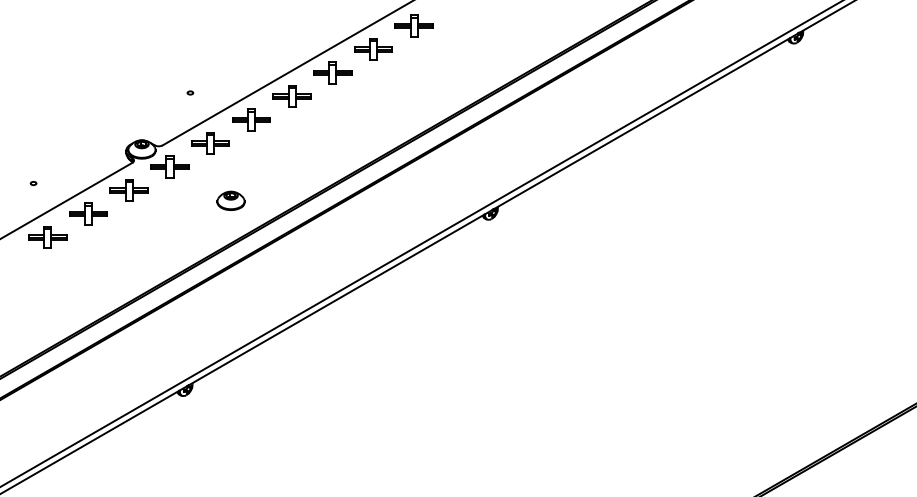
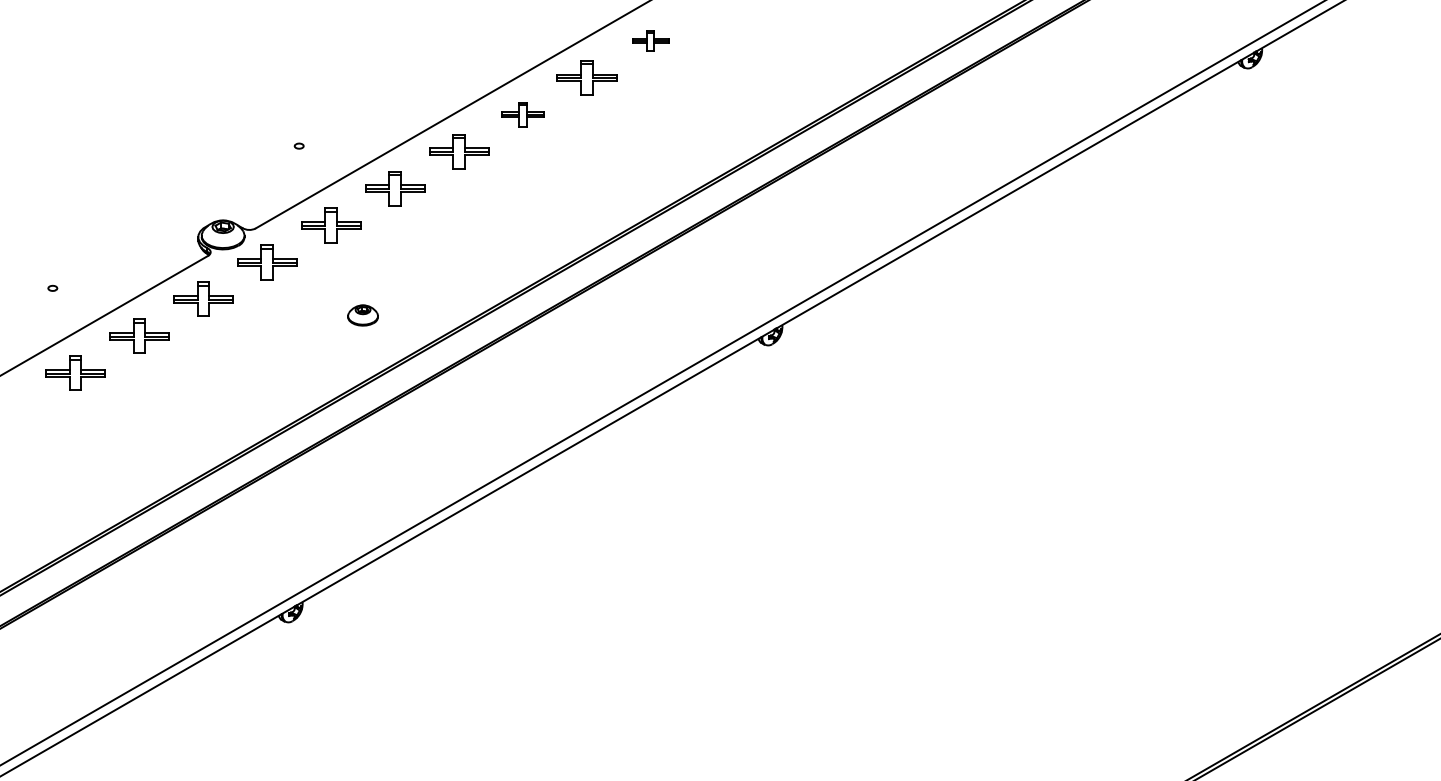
part: (413, 25) -> (649, 40), size x0.6
part: (332, 72) -> (522, 113), size x0.7
part: (230, 200) -> (362, 315), size x0.7

